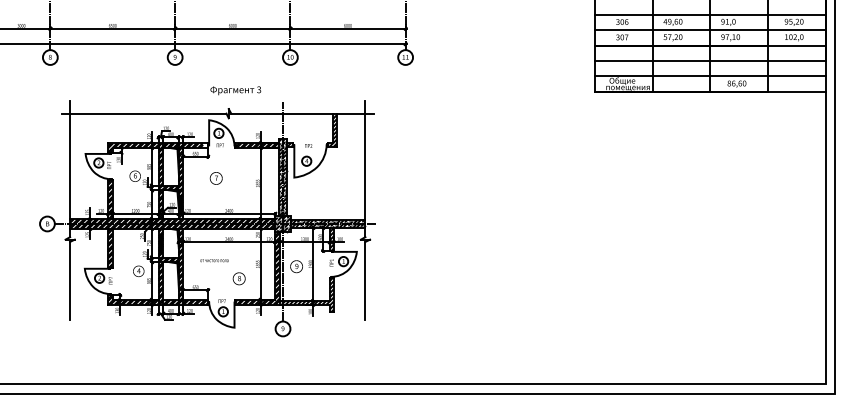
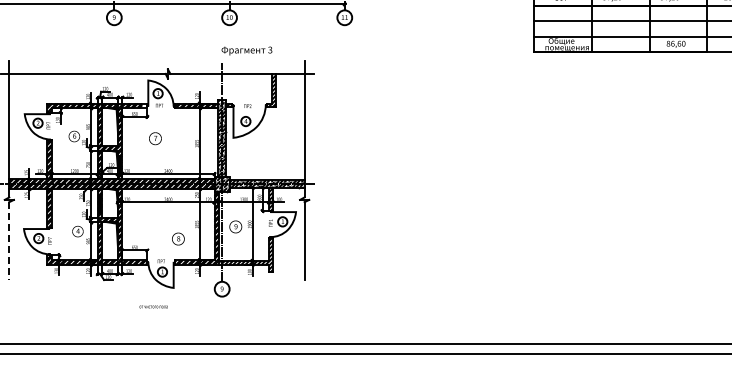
text: (235, 90) -> (246, 50), moved
text: (214, 260) -> (153, 306), moved
line: (70, 281) -> (9, 241), solid -> dashed

